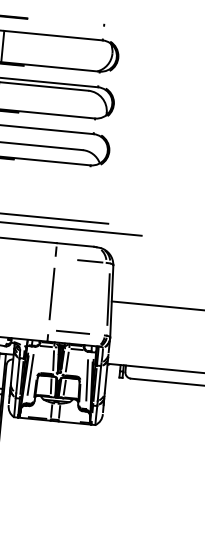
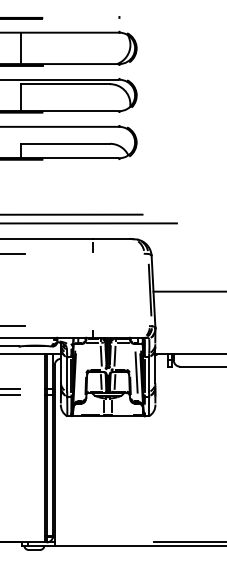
line: (90, 261) -> (128, 253), removed
line: (52, 293) -> (93, 289), removed
line: (72, 331) -> (117, 325), removed
line: (30, 374) -> (79, 372), removed

